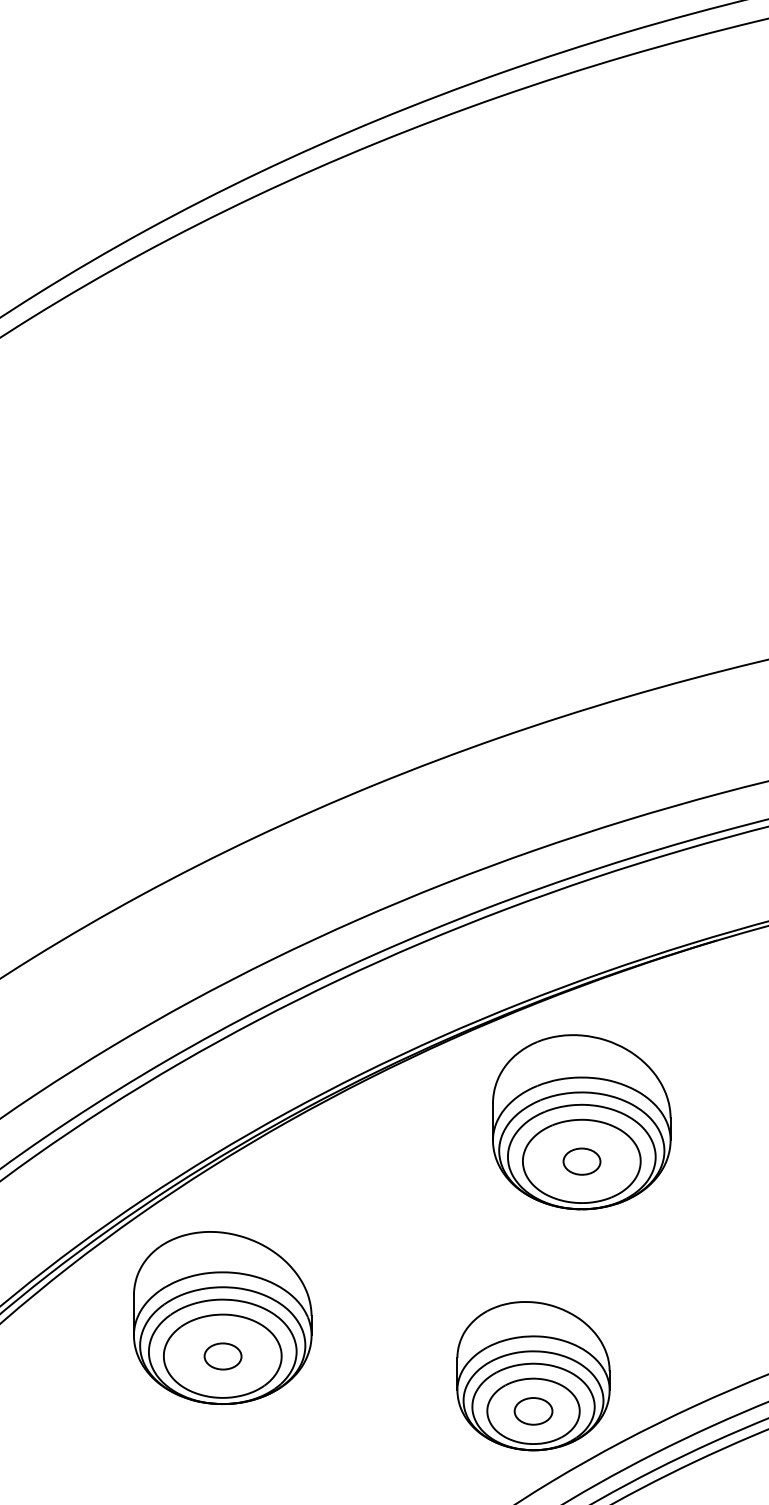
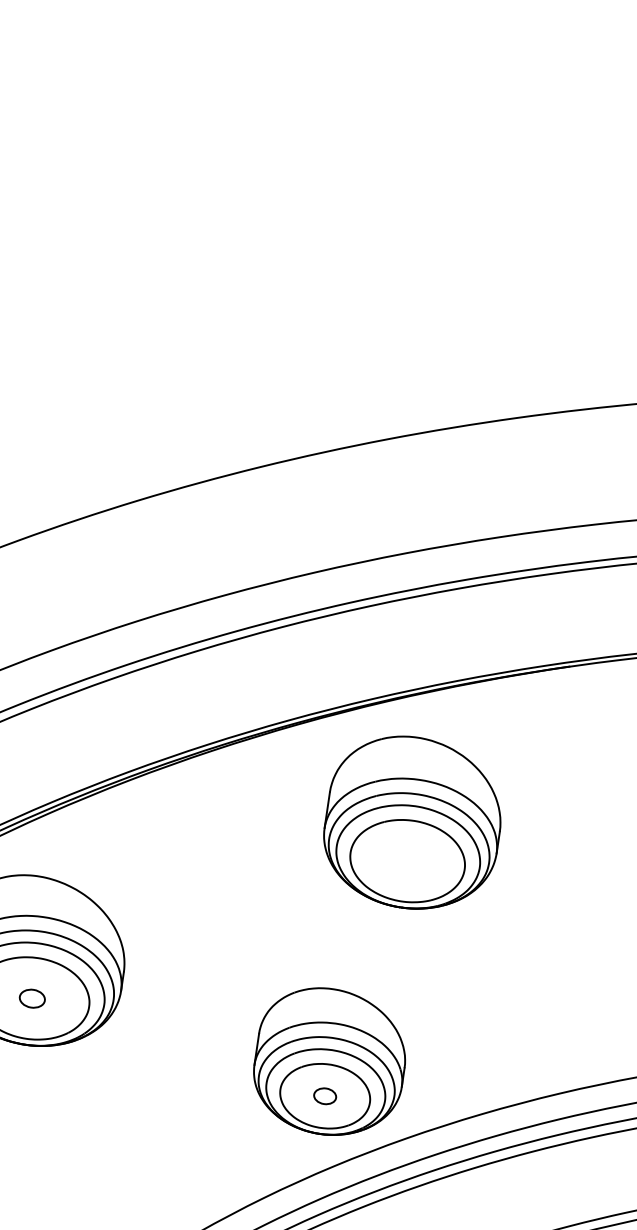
part: (581, 1161) -> (407, 861), removed
part: (222, 1356) -> (31, 998), size x0.7
part: (533, 1411) -> (325, 1096), size x0.6

